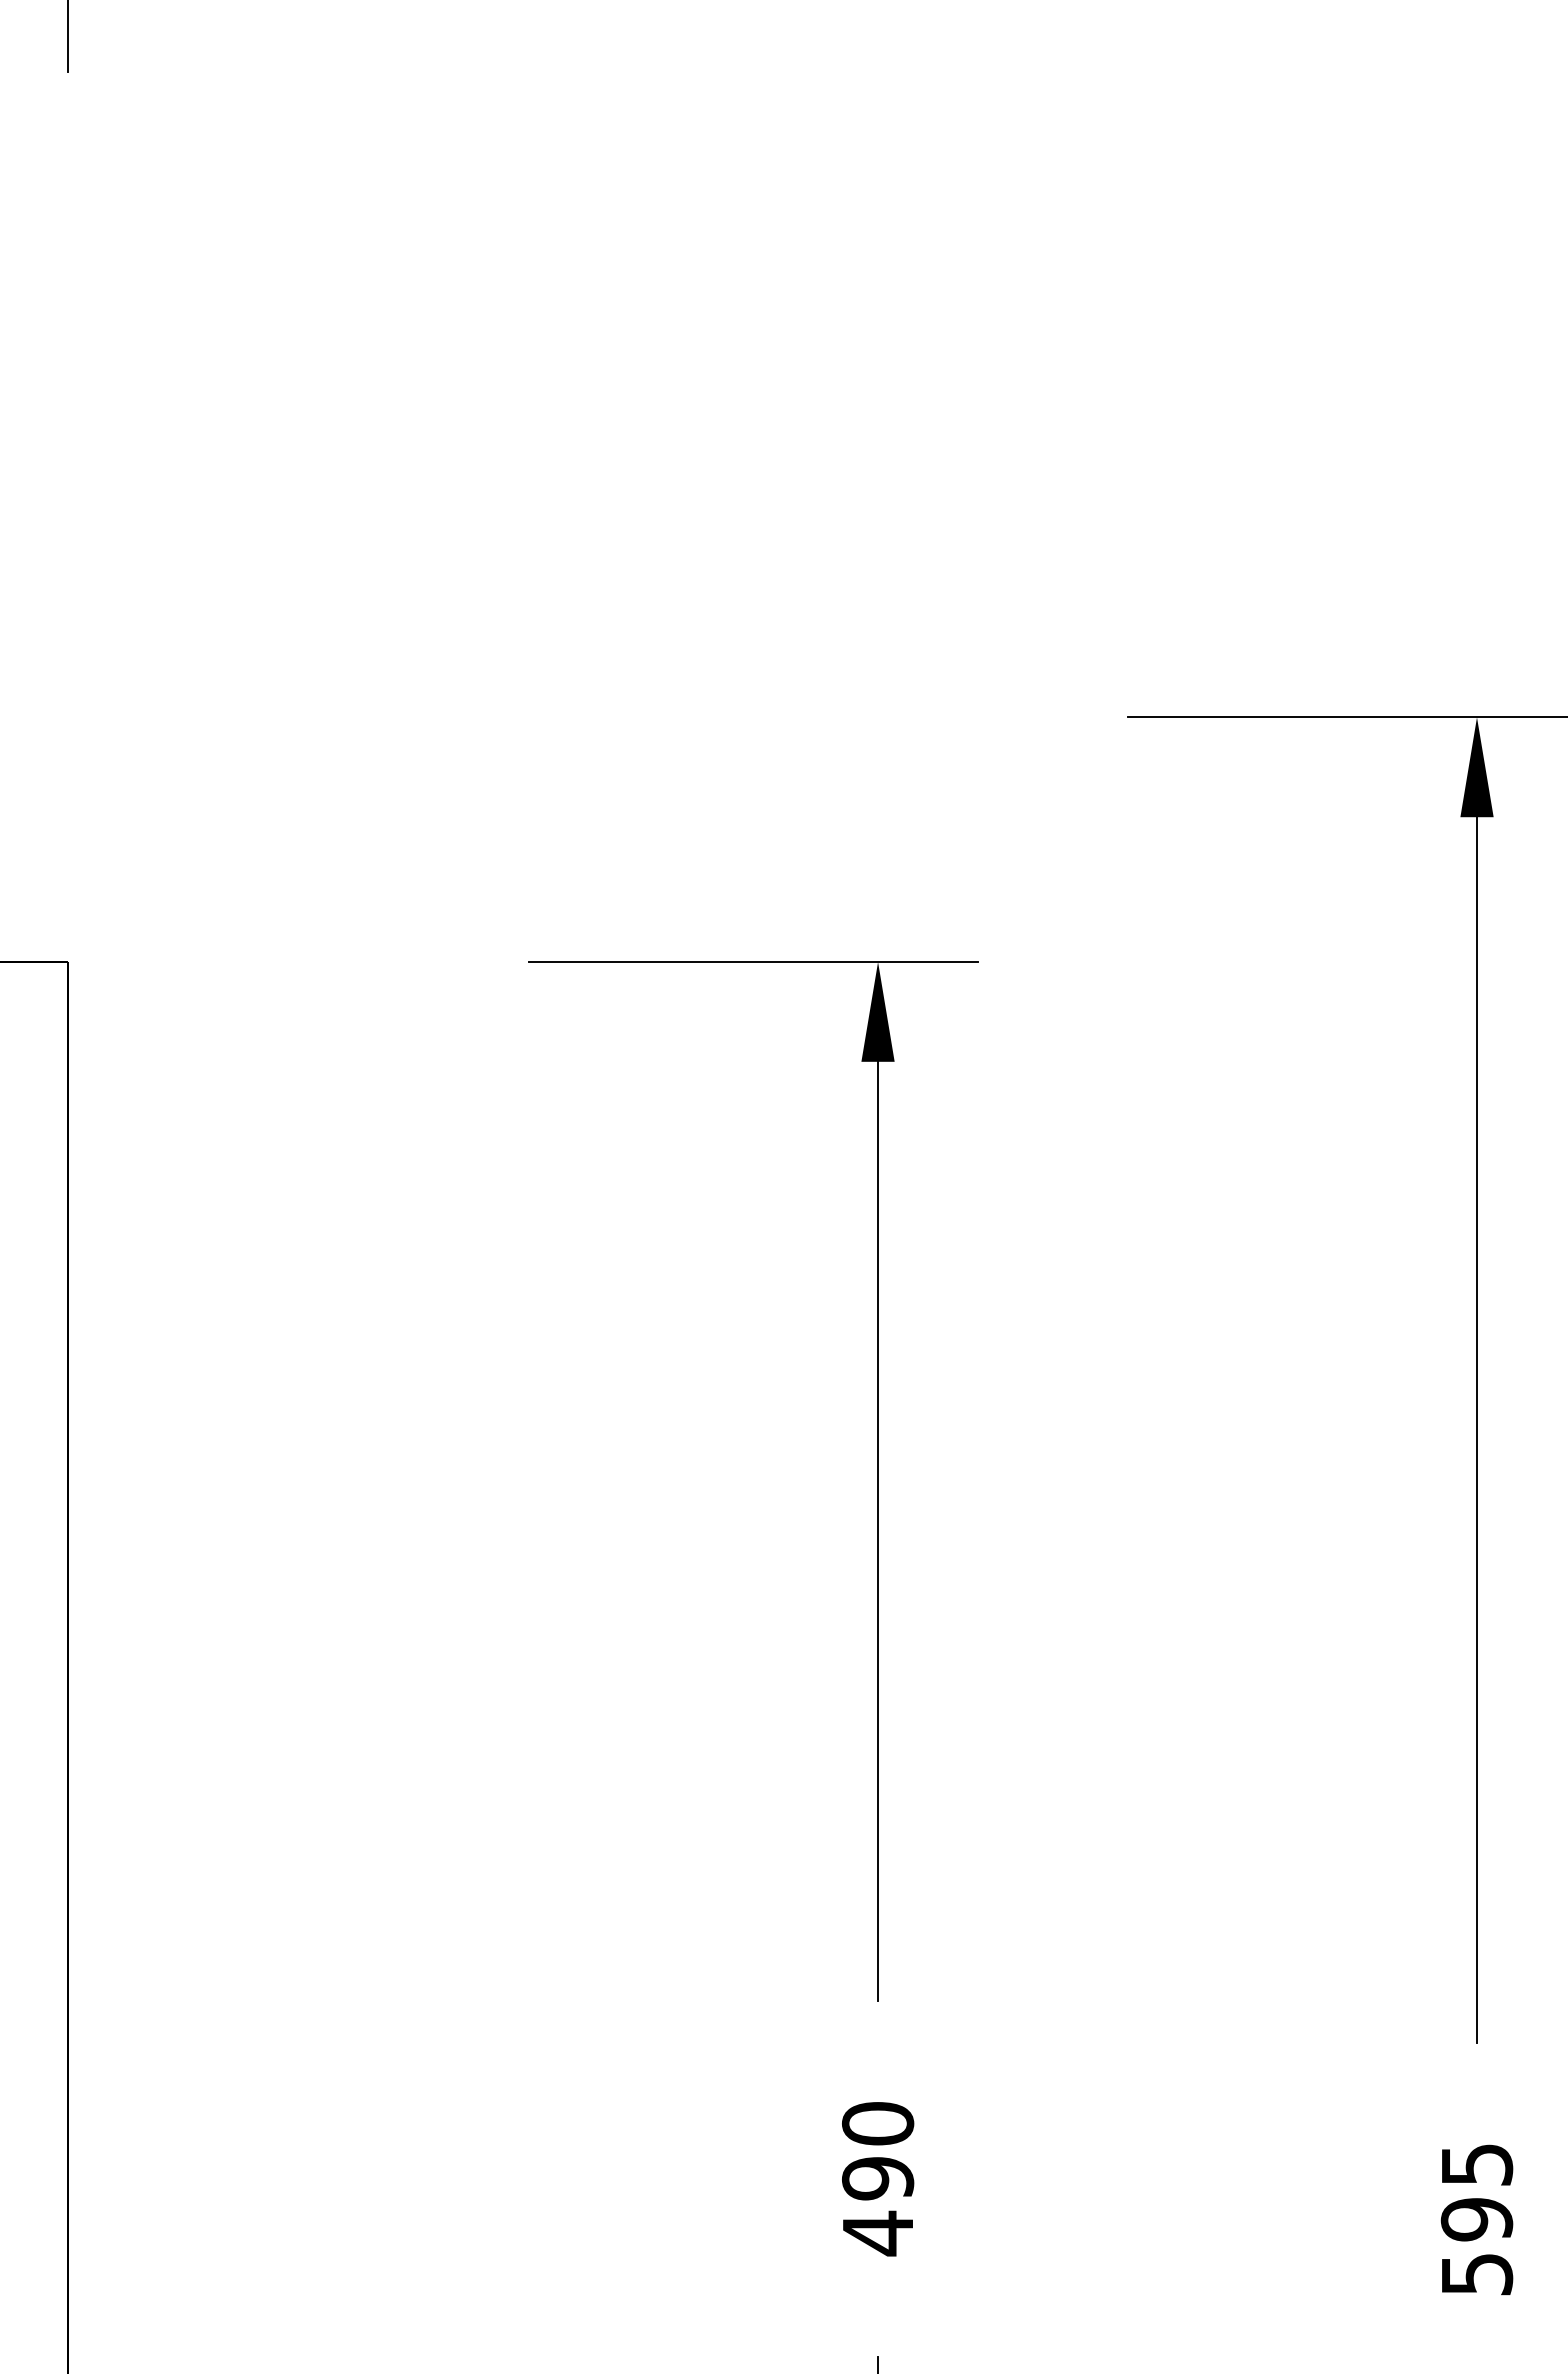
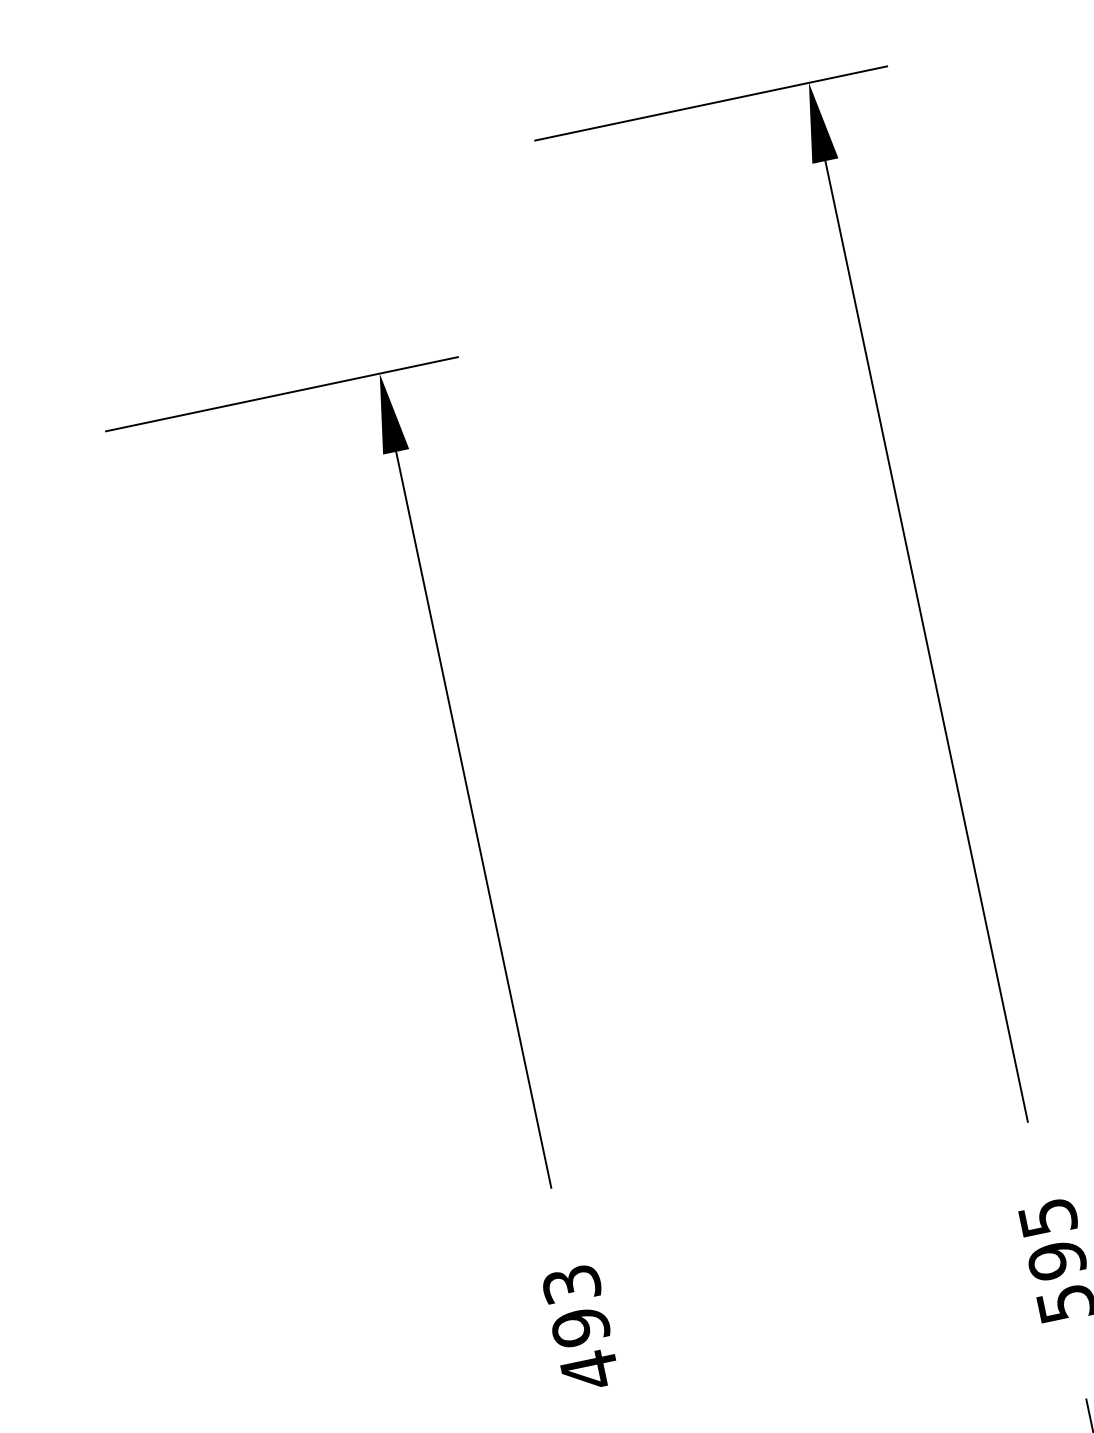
text: (878, 2123) -> (571, 1284), 490 -> 493

